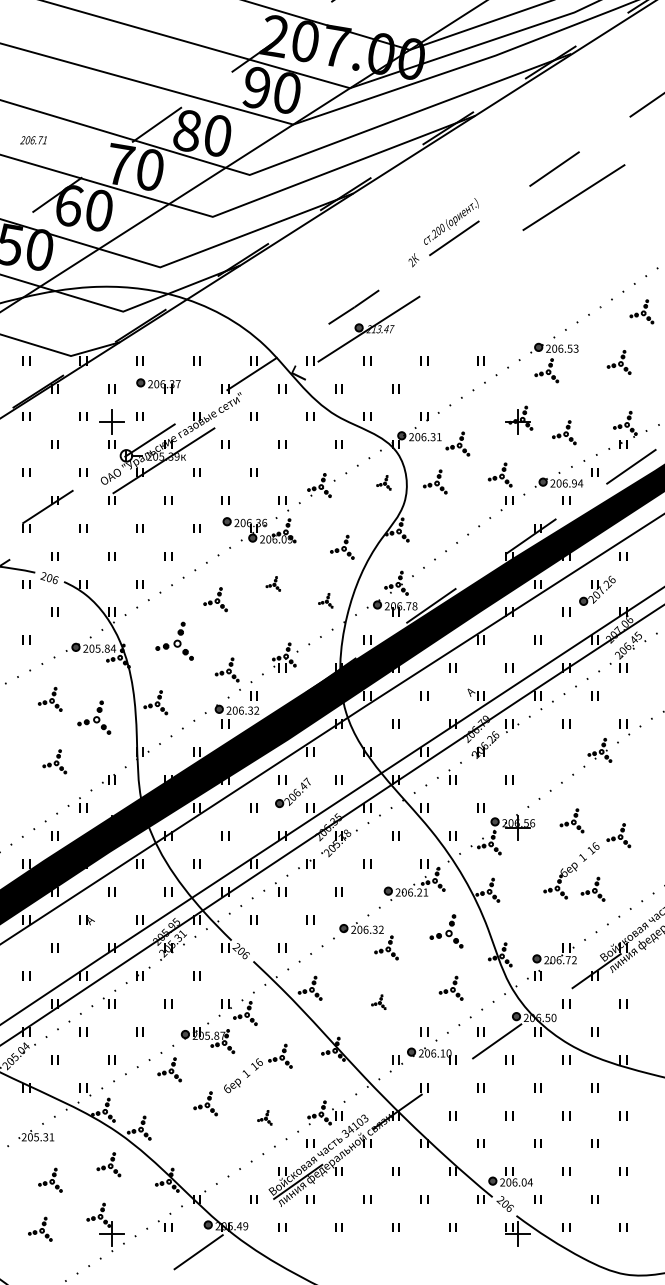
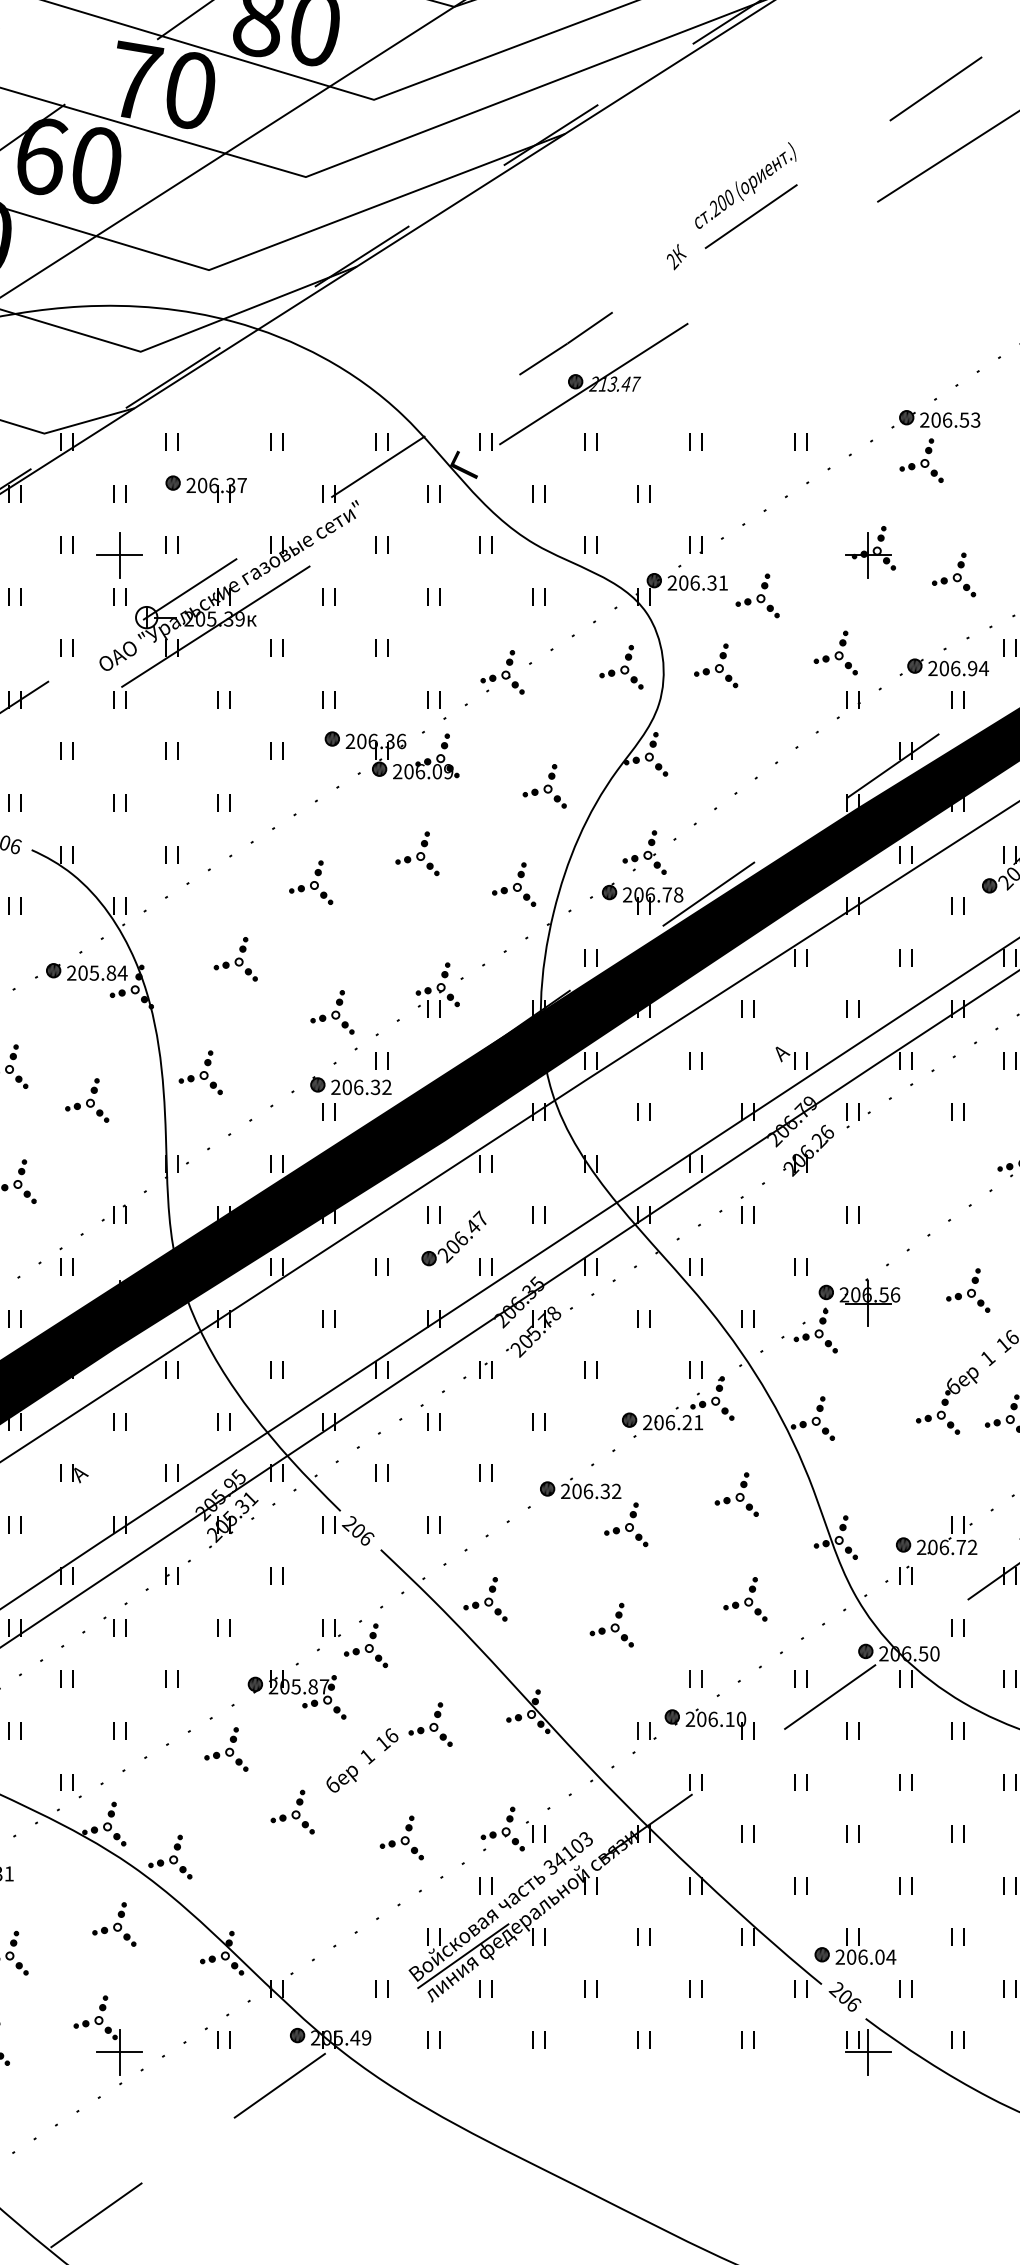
part: (383, 482) -> (620, 666), size x1.67
part: (273, 583) -> (417, 852), size x1.67
part: (325, 600) -> (513, 884), size x1.67
part: (174, 640) -> (235, 958), size x0.62
part: (93, 717) -> (85, 1099), size x0.71
part: (446, 931) -> (736, 1494), size x0.71
part: (378, 1001) -> (611, 1623), size x1.67
part: (264, 1117) -> (401, 1837), size x1.67

